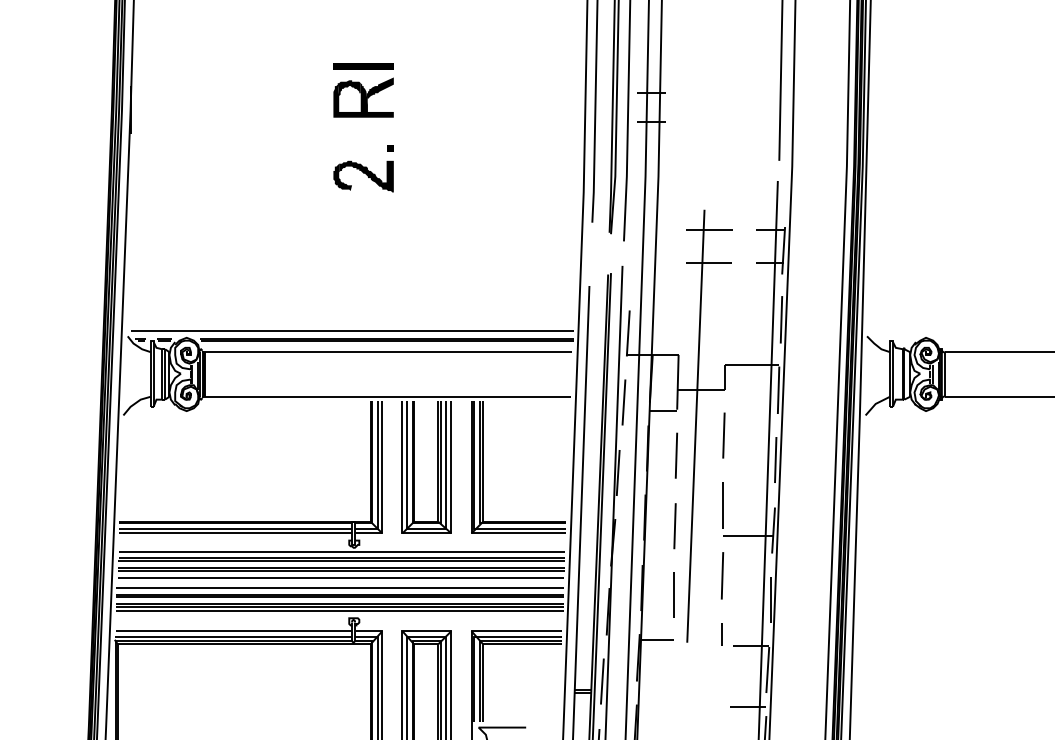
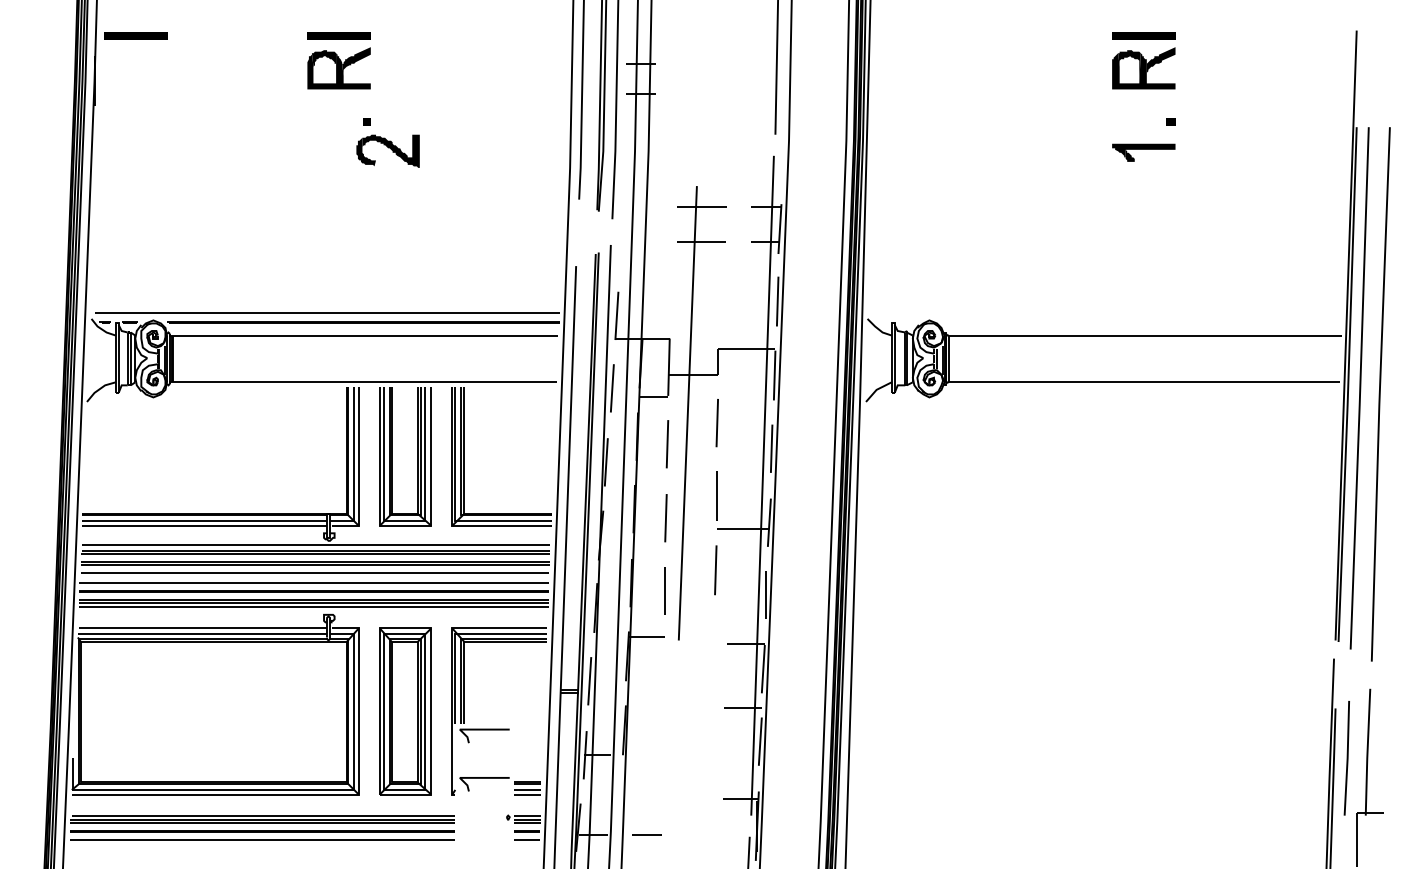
part: (169, 66) -> (135, 35), added
part: (363, 175) -> (387, 150), moved
line: (721, 634) -> (714, 631), removed

